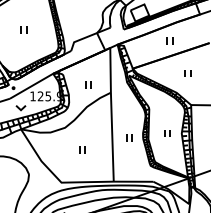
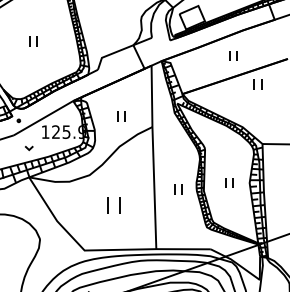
part: (187, 73) -> (257, 84), moved
part: (21, 108) -> (29, 148), size x0.6
part: (82, 149) -> (113, 205), size x1.6

